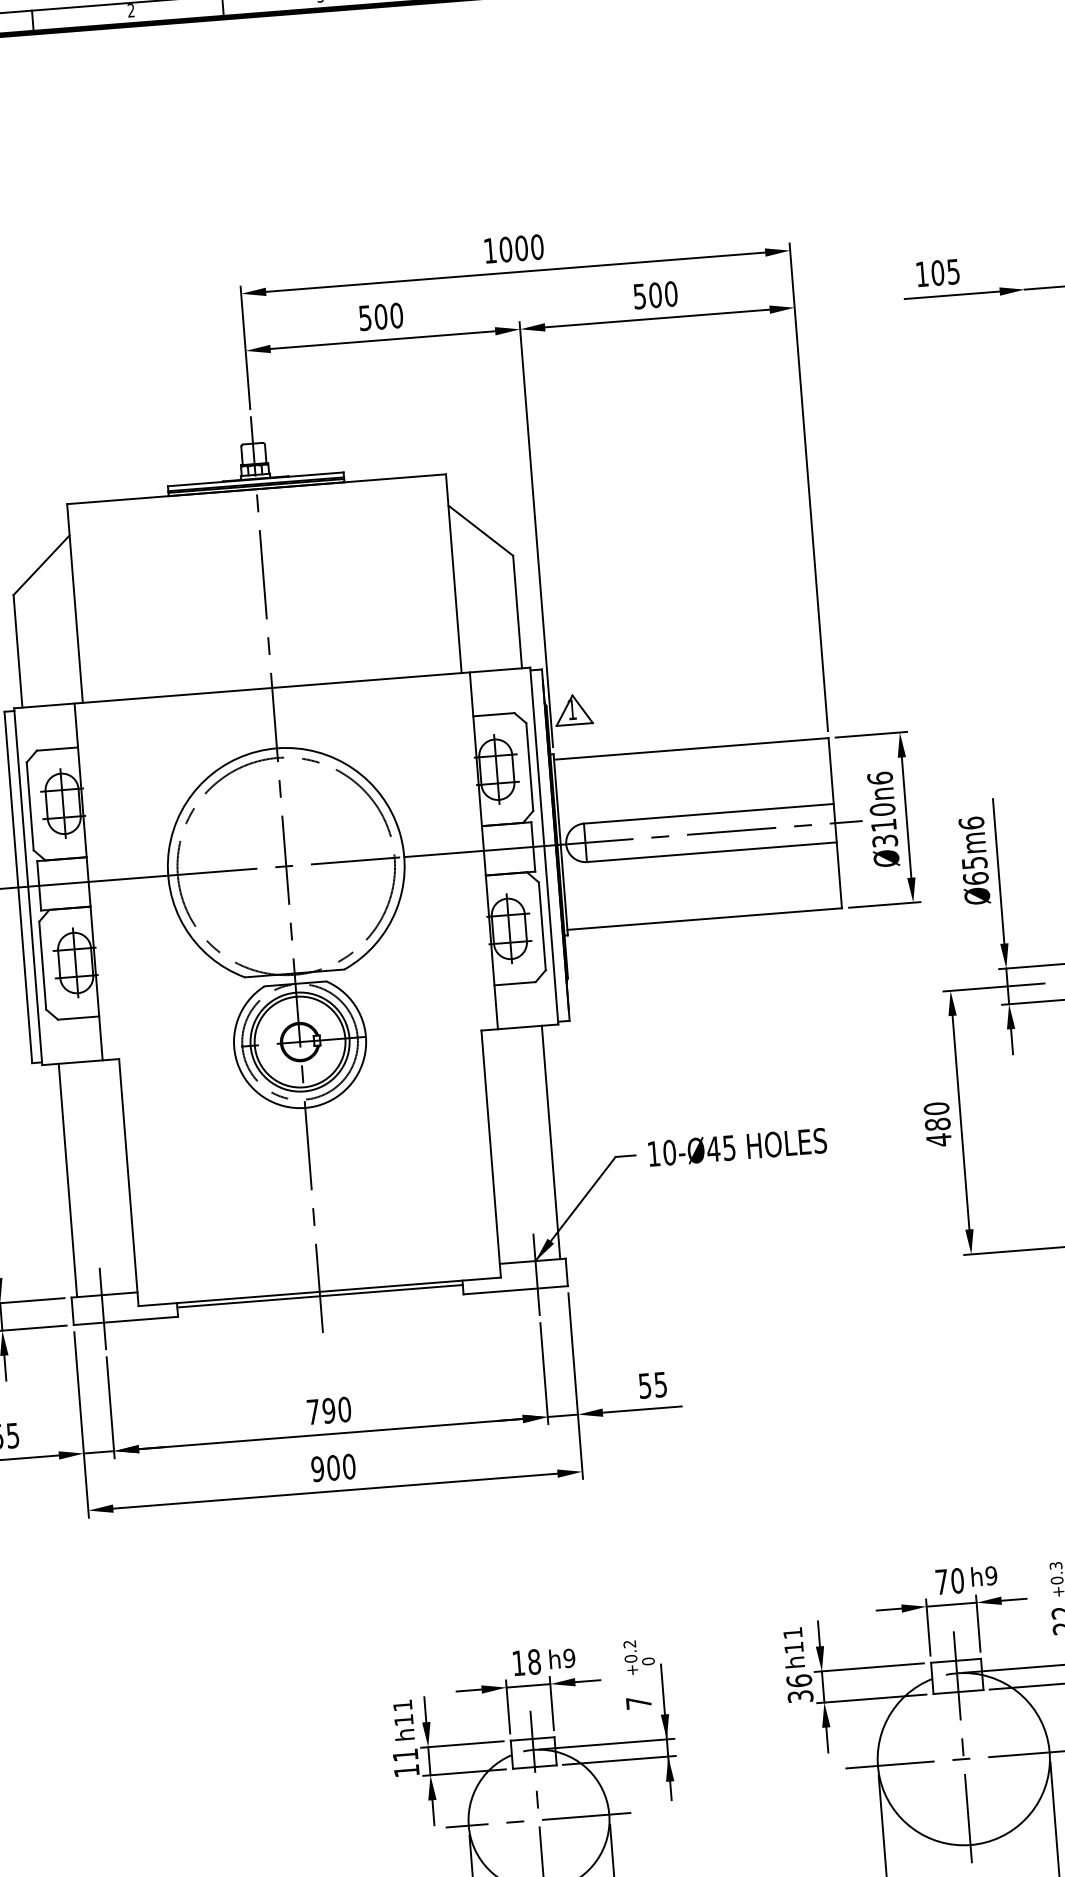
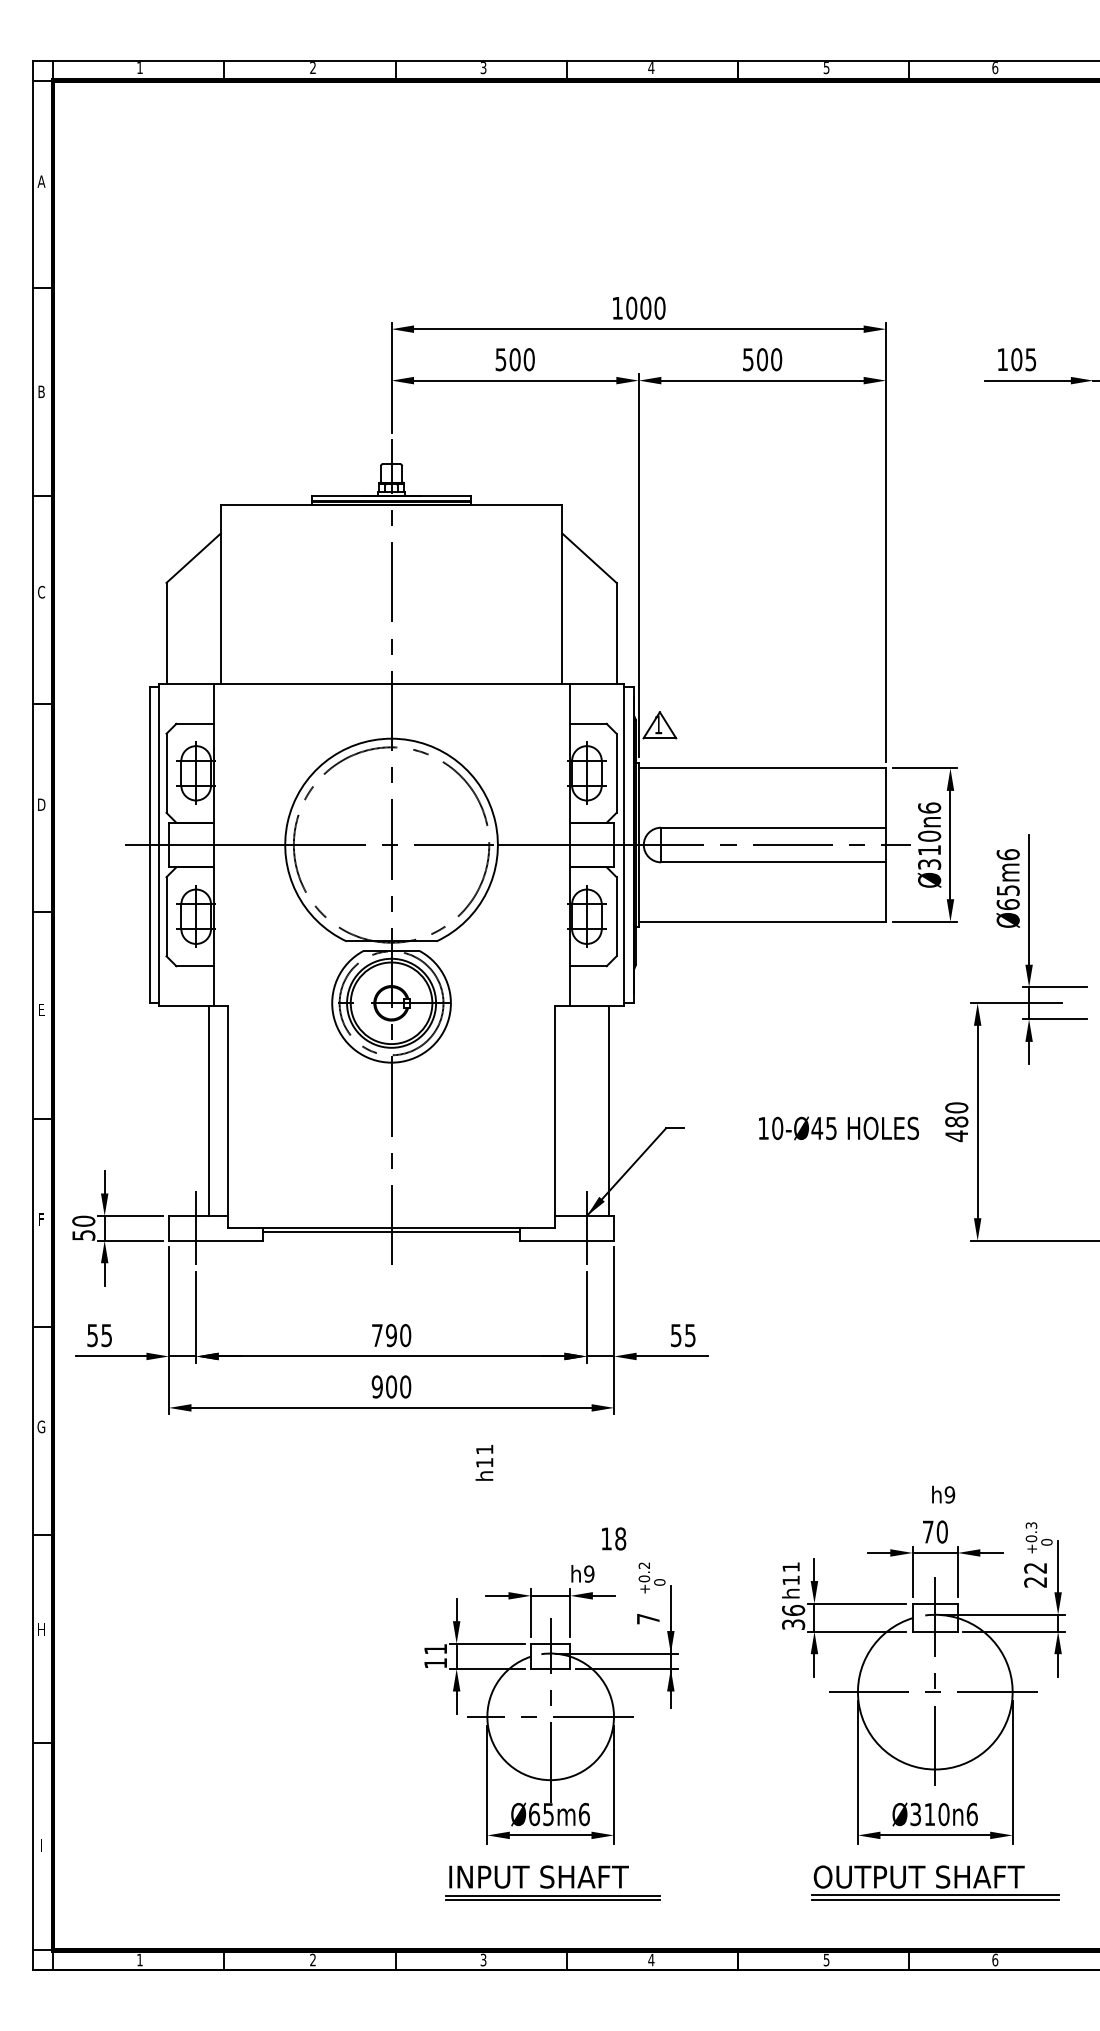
text: (737, 1147) -> (838, 1128), moved
line: (67, 1180) -> (208, 1110), moved
text: (984, 1575) -> (943, 1494), moved
text: (527, 1662) -> (614, 1538), moved
text: (403, 1719) -> (484, 1462), moved

